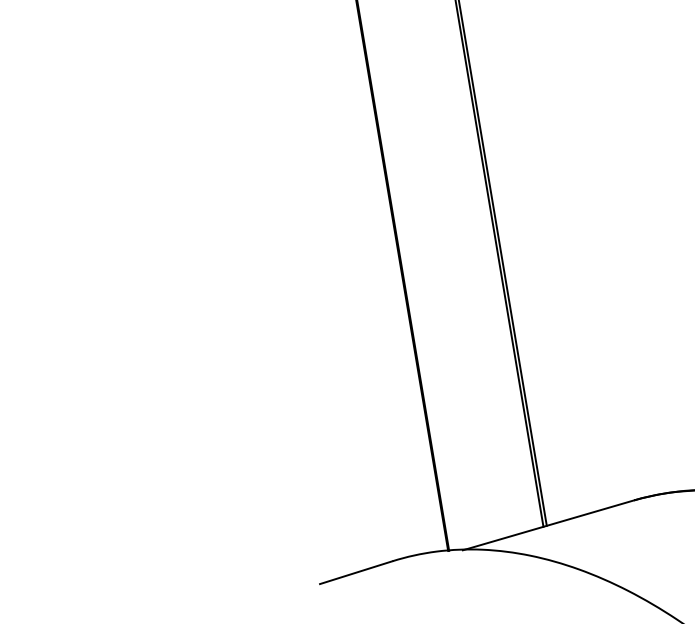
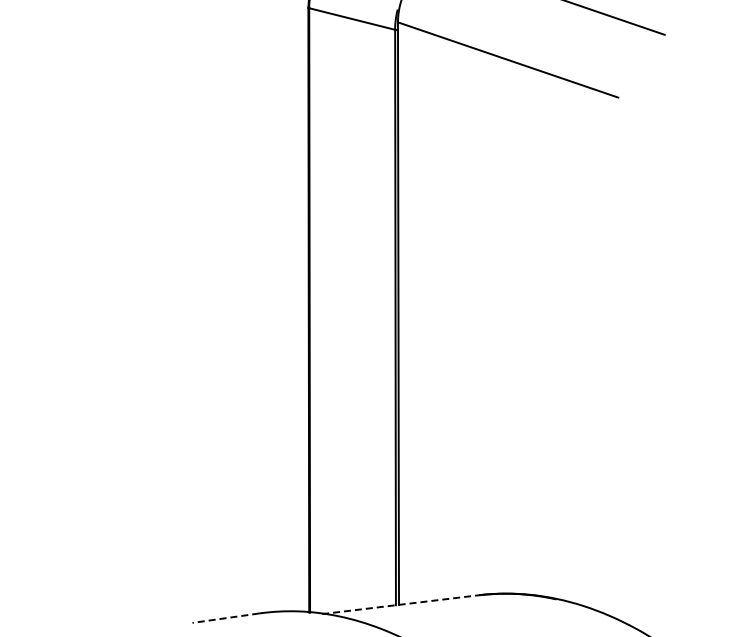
line: (548, 525) -> (400, 604), solid -> dashed
line: (355, 573) -> (225, 618), solid -> dashed

